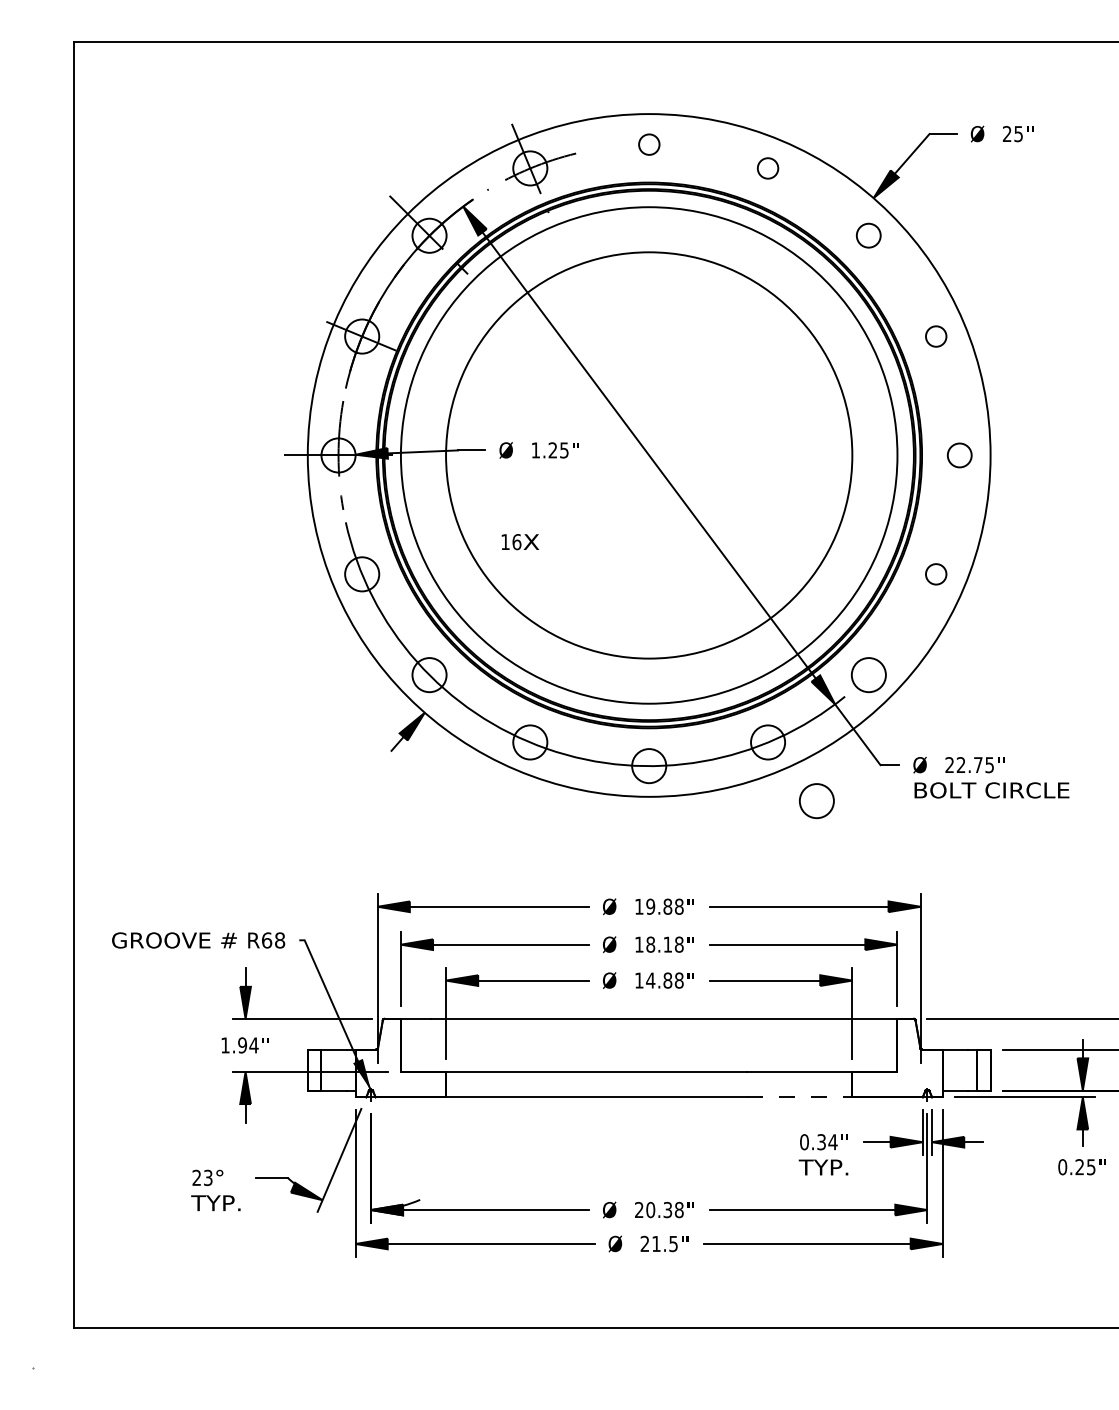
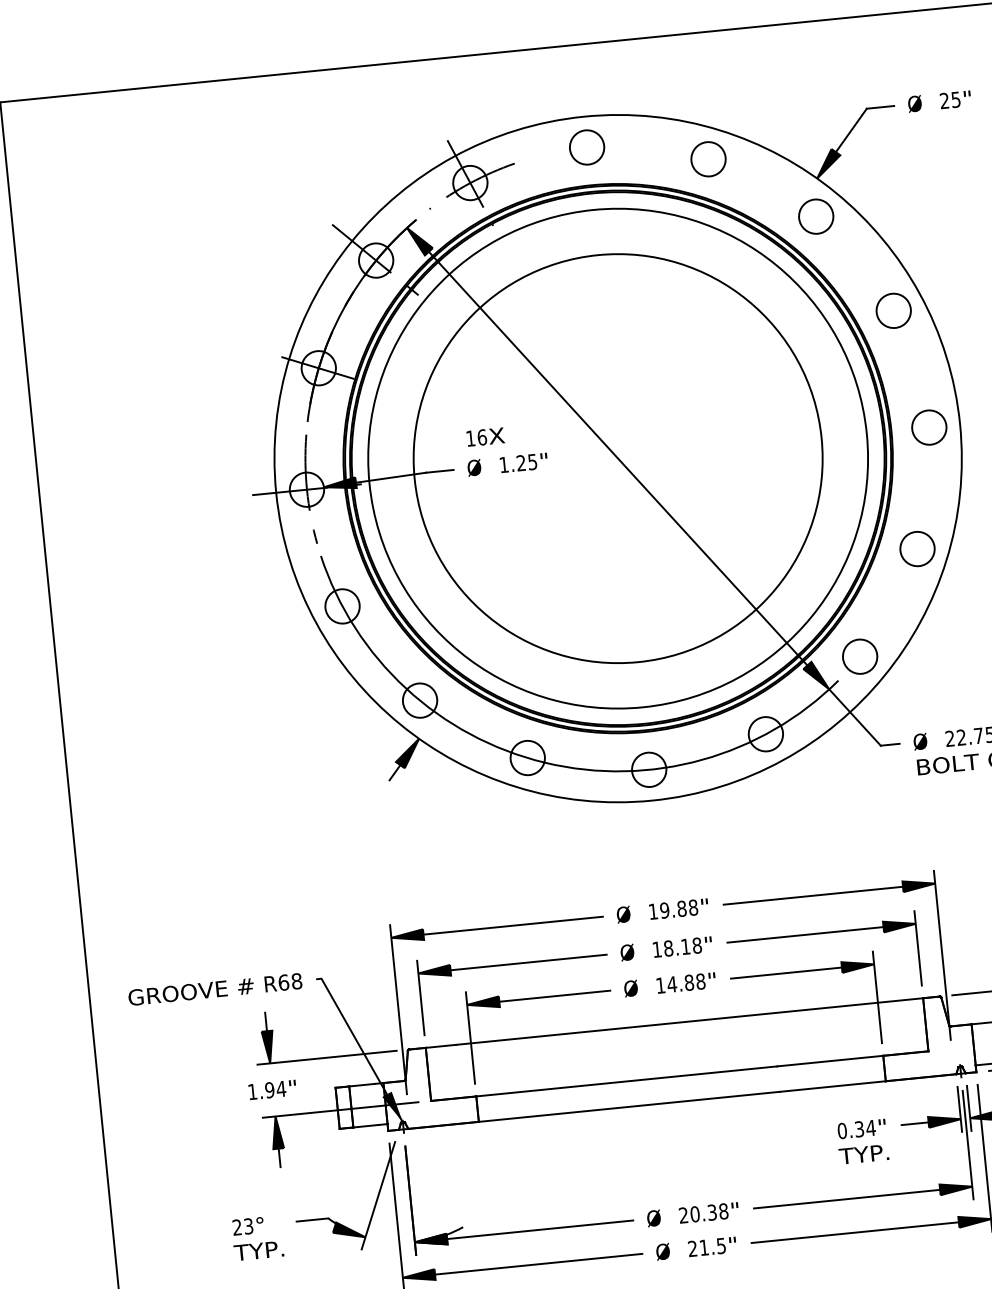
circle: (649, 144) -> (587, 147), size x1.67
circle: (767, 168) -> (707, 159), size x1.67
circle: (868, 235) -> (815, 216), size x1.43
circle: (936, 336) -> (894, 310), size x1.67
circle: (959, 455) -> (928, 427), size x1.43
text: (520, 542) -> (485, 437), moved
circle: (936, 574) -> (917, 549), size x1.67
circle: (816, 801) -> (820, 788), removed
line: (799, 1097) -> (832, 1086), dashed -> solid

